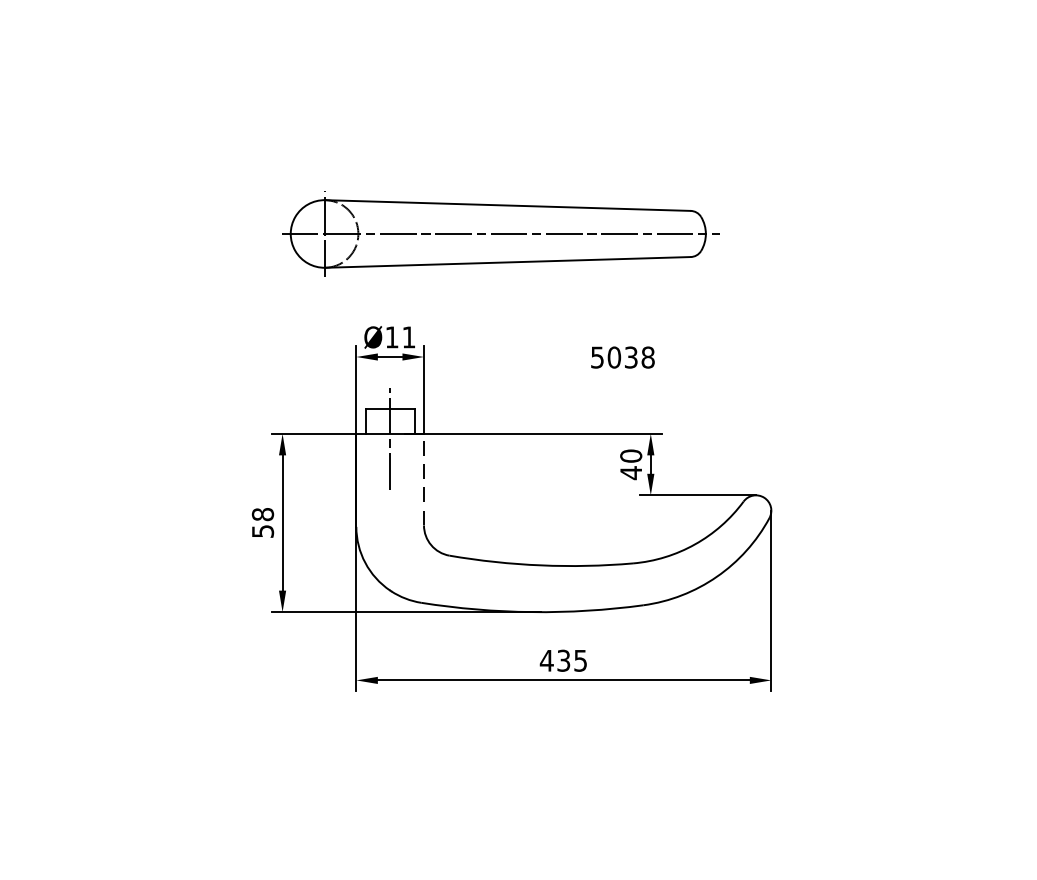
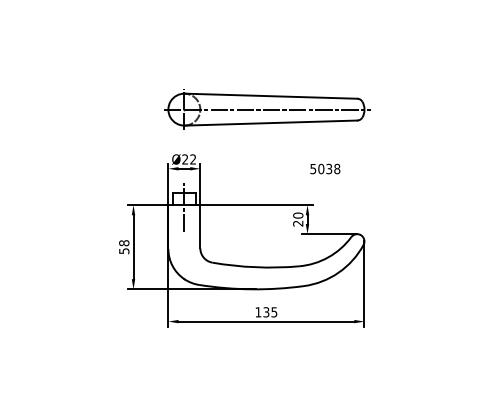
part: (500, 233) -> (267, 109), moved
text: (398, 337) -> (188, 159), Ø11 -> Ø22
text: (623, 356) -> (325, 168), moved
text: (631, 472) -> (298, 223), 40 -> 20
line: (424, 479) -> (200, 226), dashed -> solid
text: (547, 661) -> (258, 312), 435 -> 135

